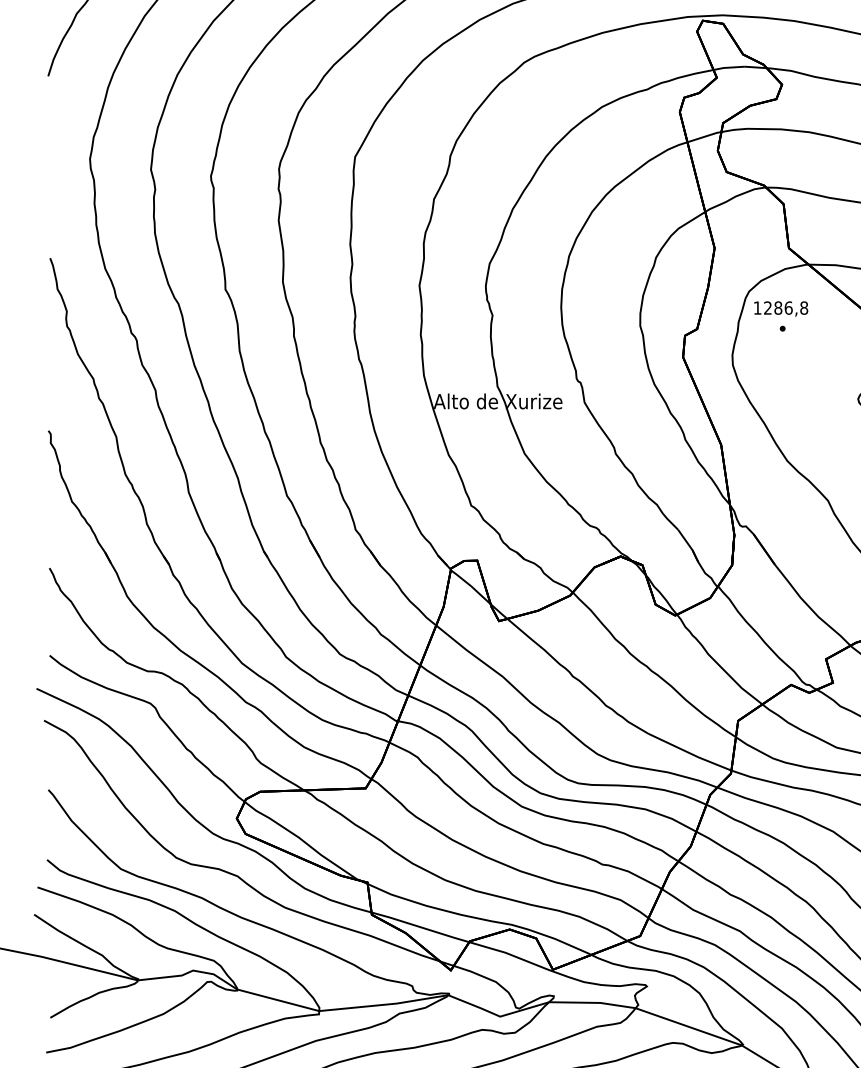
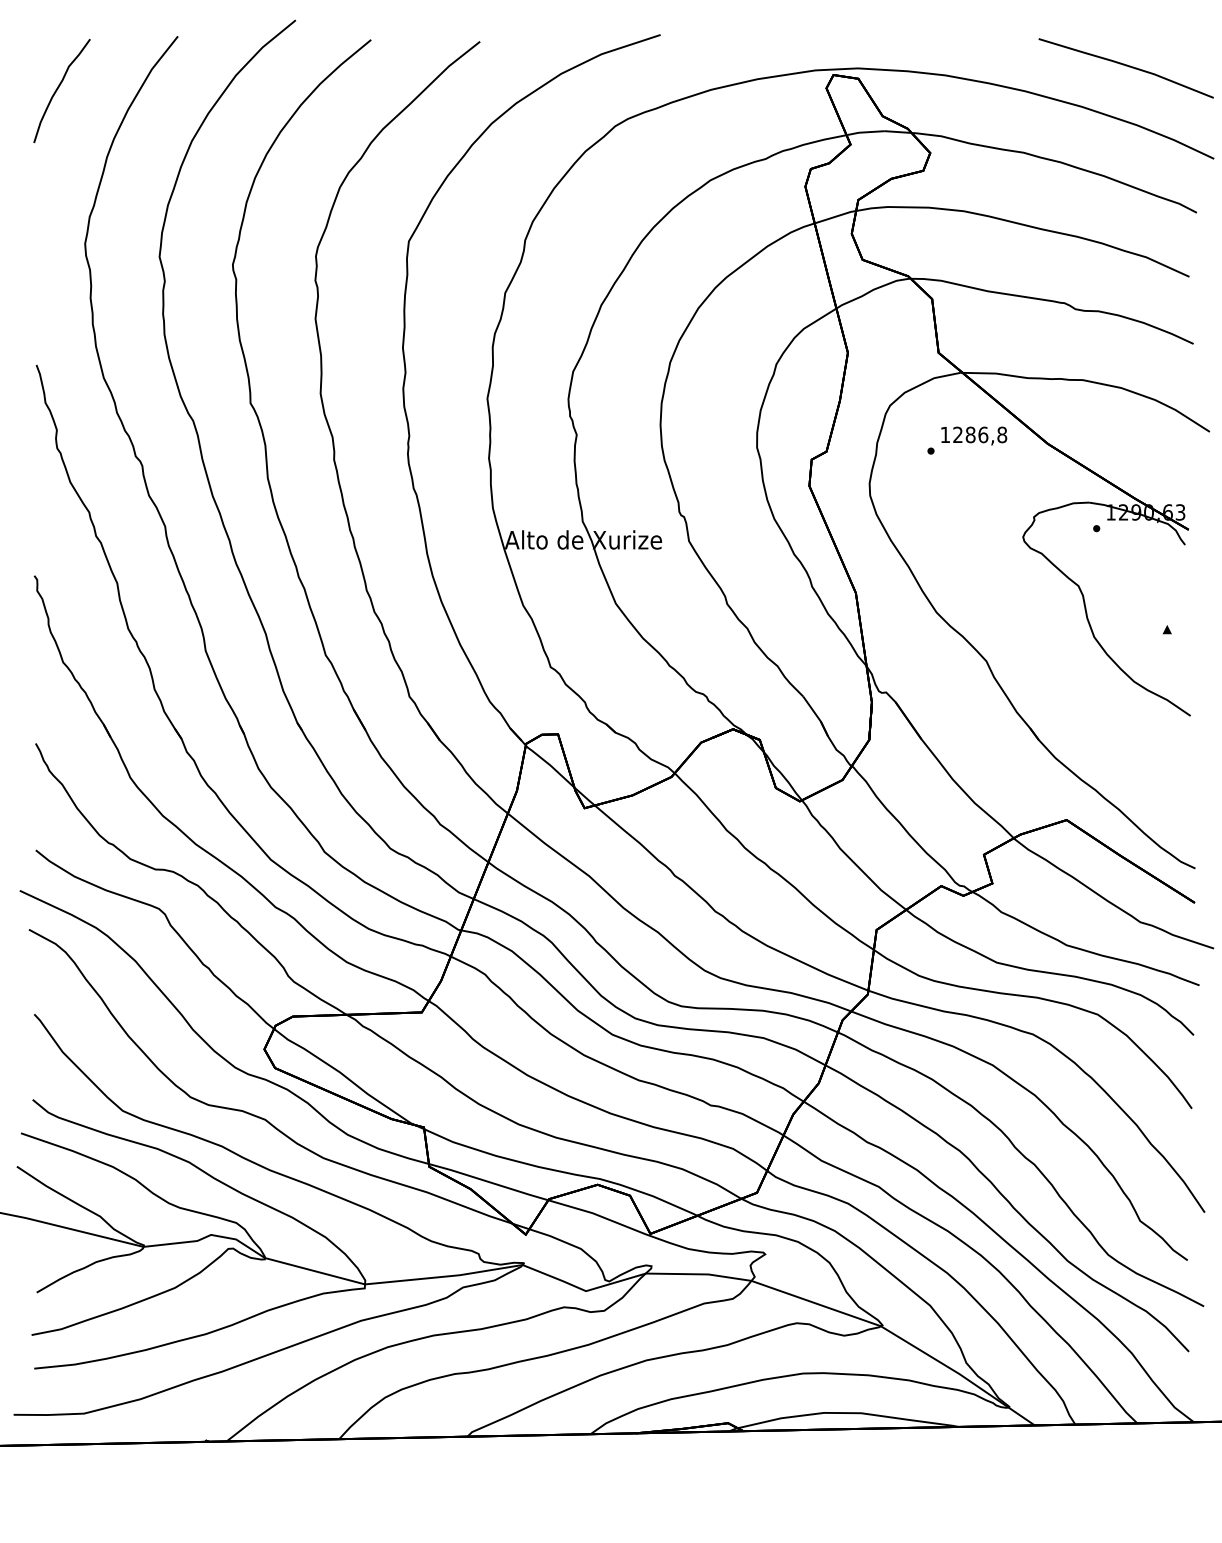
text: (781, 308) -> (974, 435), moved

